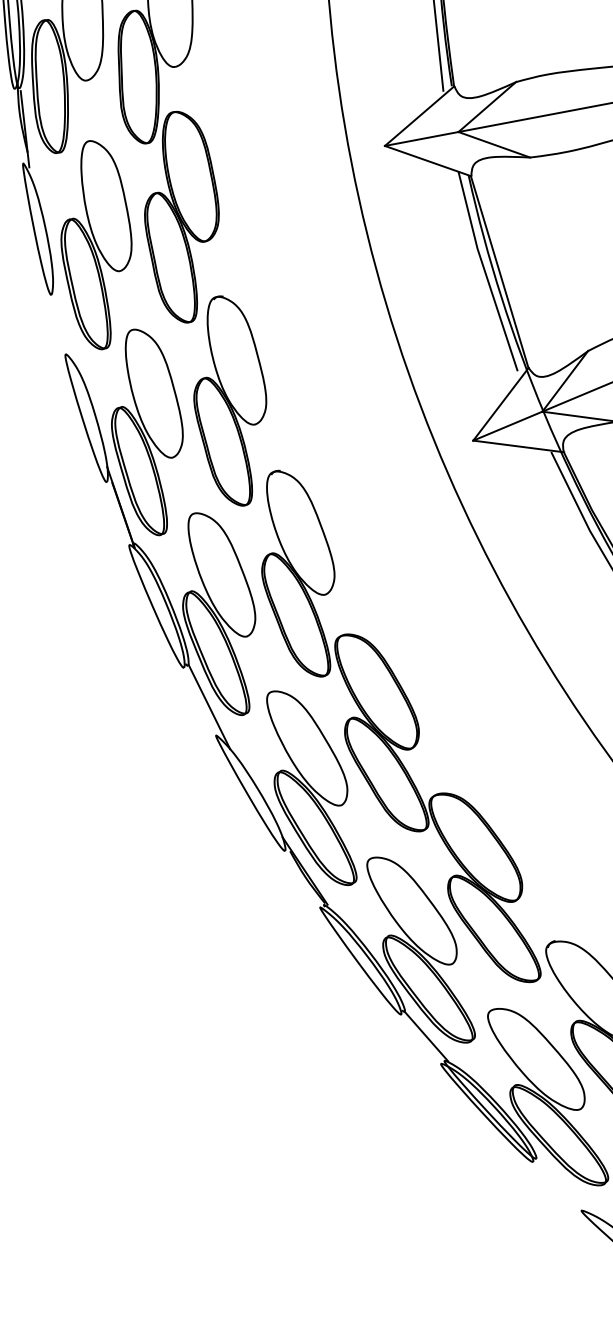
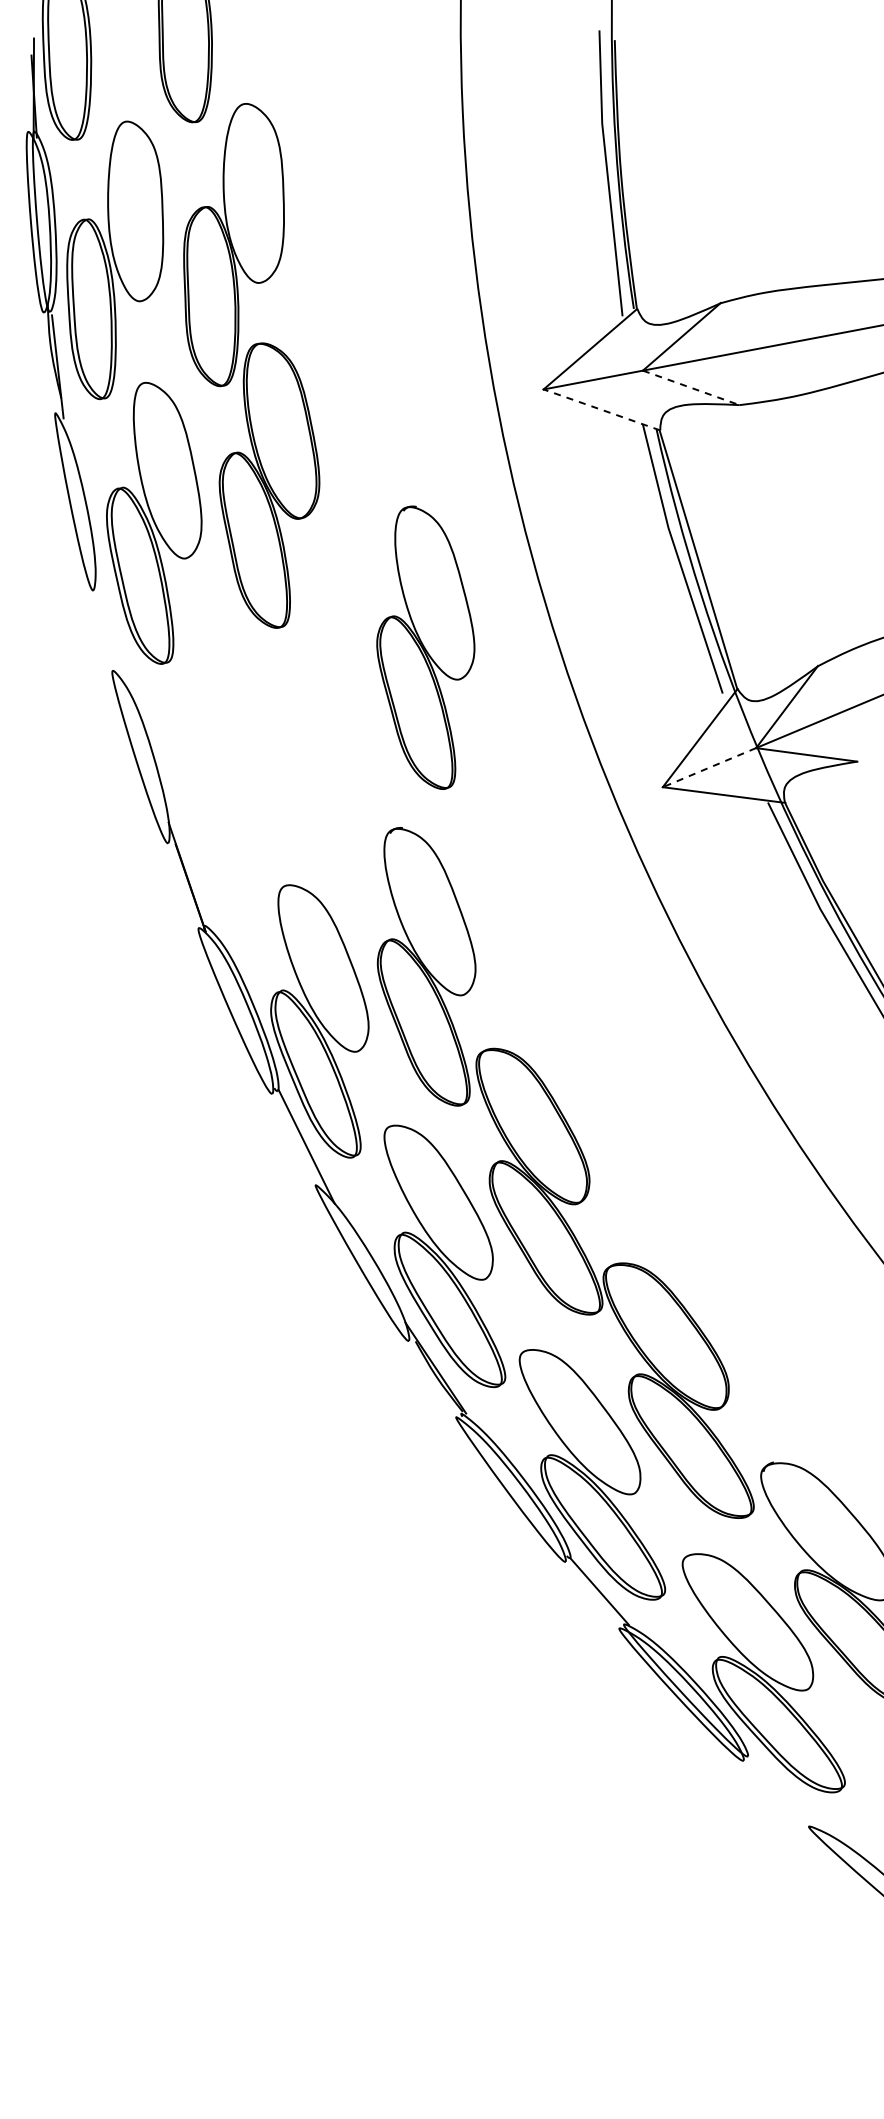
line: (494, 145) -> (691, 388), solid -> dashed
line: (427, 160) -> (601, 409), solid -> dashed
part: (230, 400) -> (425, 647), moved
line: (507, 426) -> (709, 767), solid -> dashed
part: (147, 431) -> (222, 775), removed

